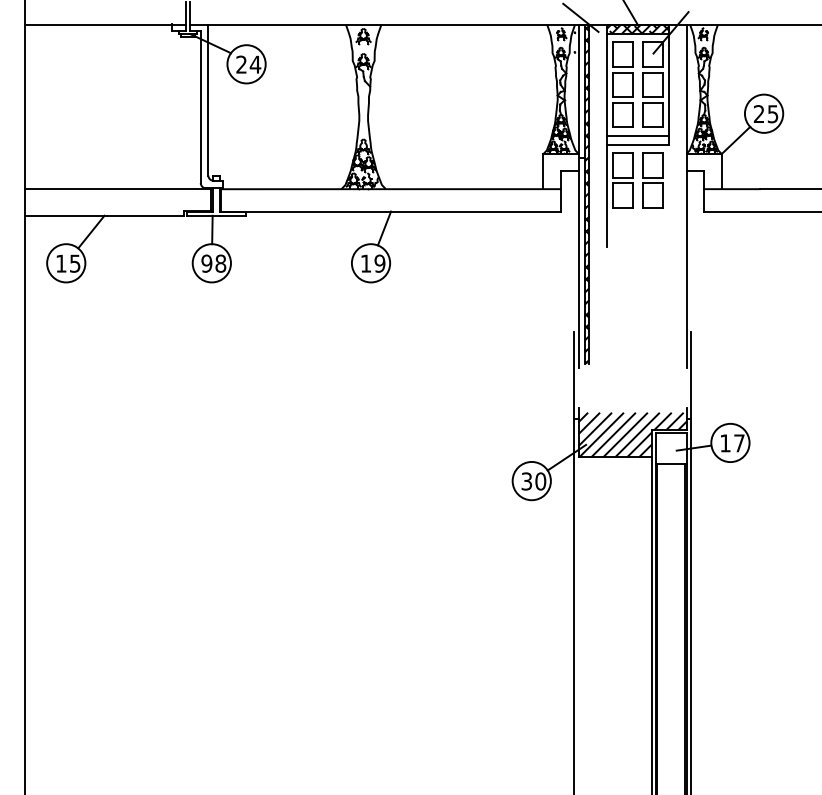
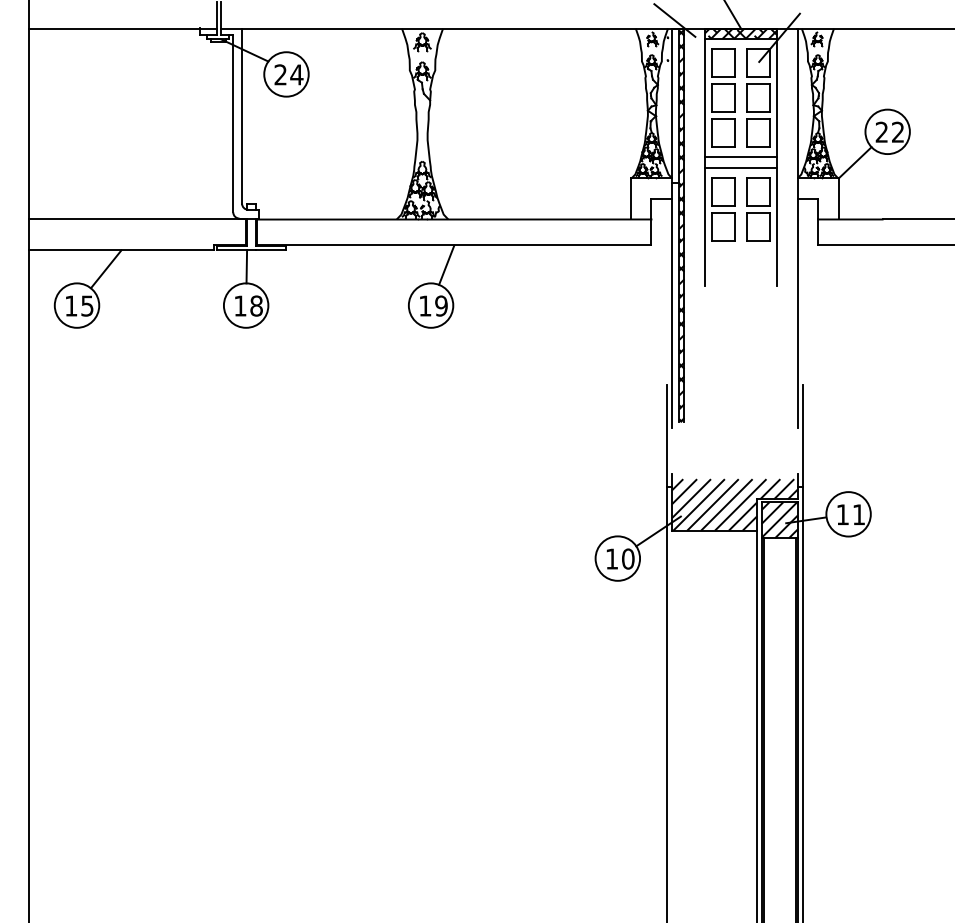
text: (772, 113) -> (897, 131), 25 -> 22
line: (669, 195) -> (777, 226), added
text: (206, 263) -> (240, 305), 98 -> 18
text: (738, 443) -> (858, 514), 17 -> 11
hatch: (670, 448) -> (779, 520), added
text: (527, 480) -> (612, 558), 30 -> 10

